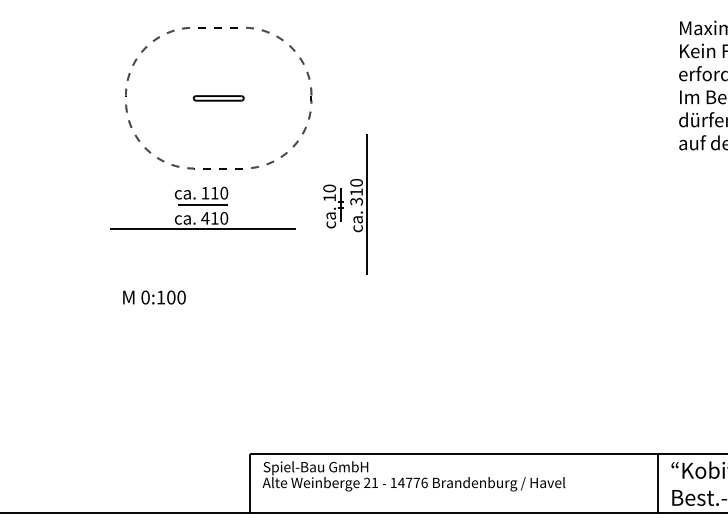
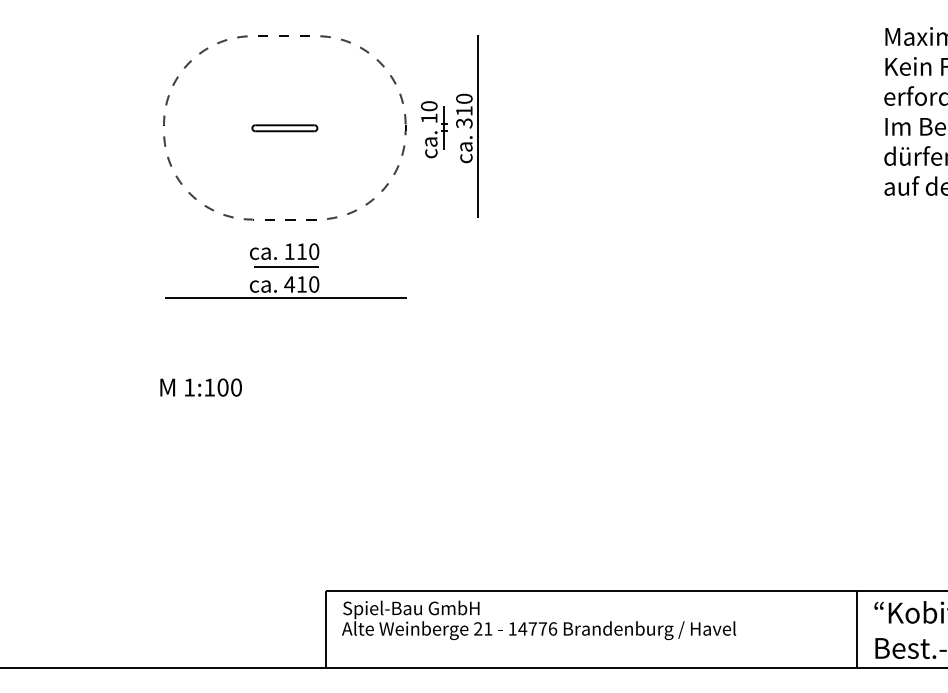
part: (345, 204) -> (449, 127), moved
part: (202, 207) -> (285, 270), moved
text: (145, 297) -> (189, 387), 0:100 -> 1:100

